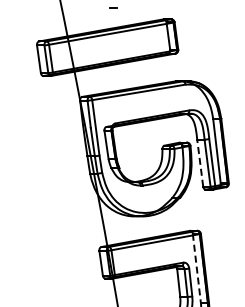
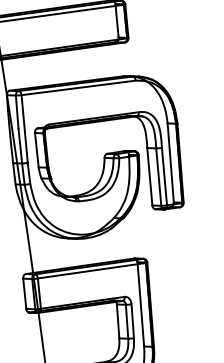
line: (200, 163) -> (150, 177), dashed -> solid
line: (196, 268) -> (140, 304), dashed -> solid

